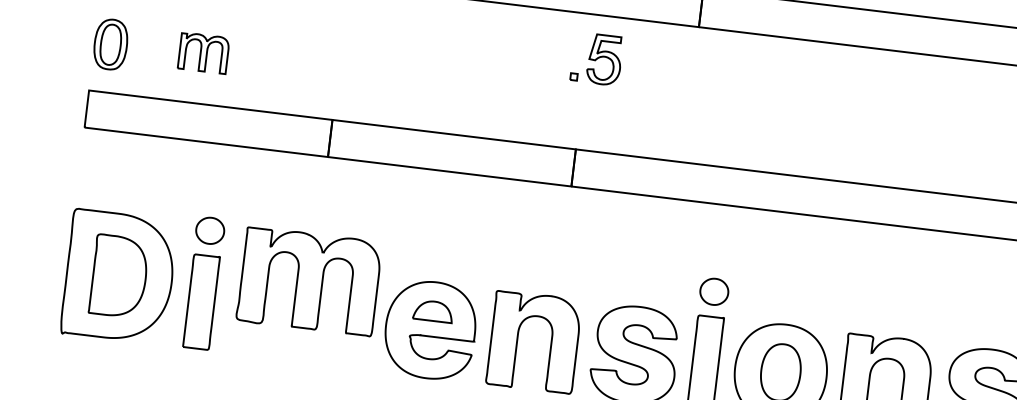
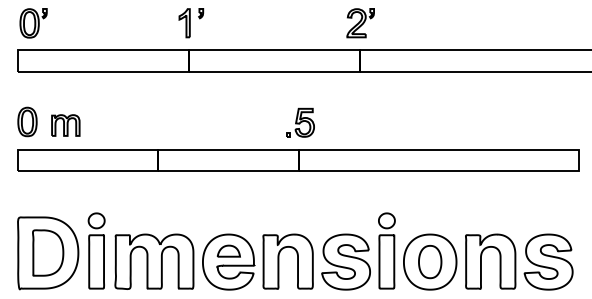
part: (203, 53) -> (65, 125), moved
part: (597, 58) -> (300, 122), moved
part: (309, 280) -> (154, 261), moved

